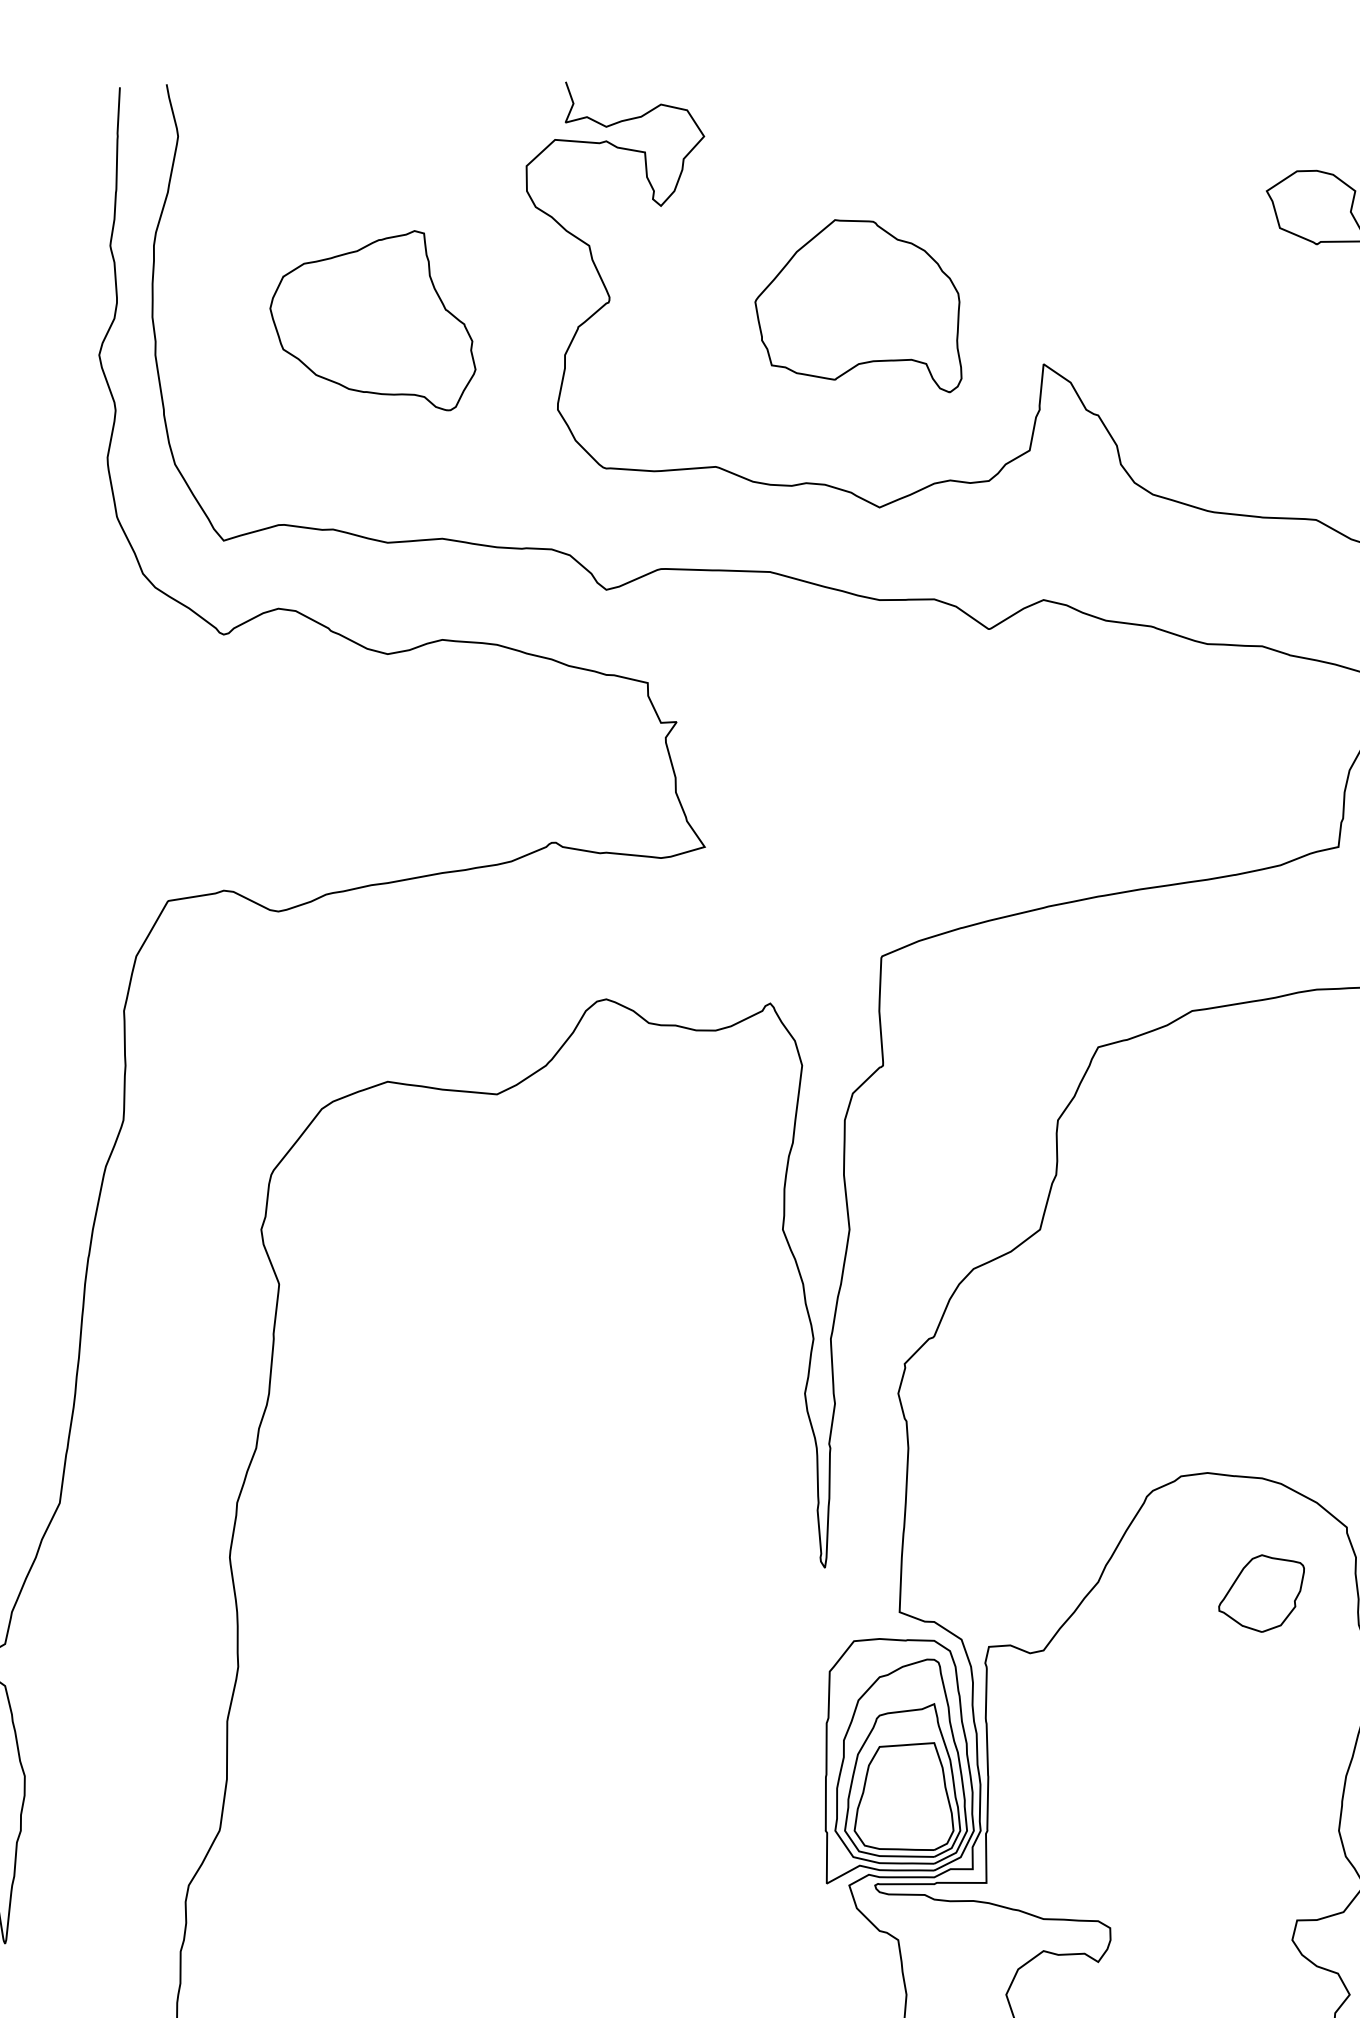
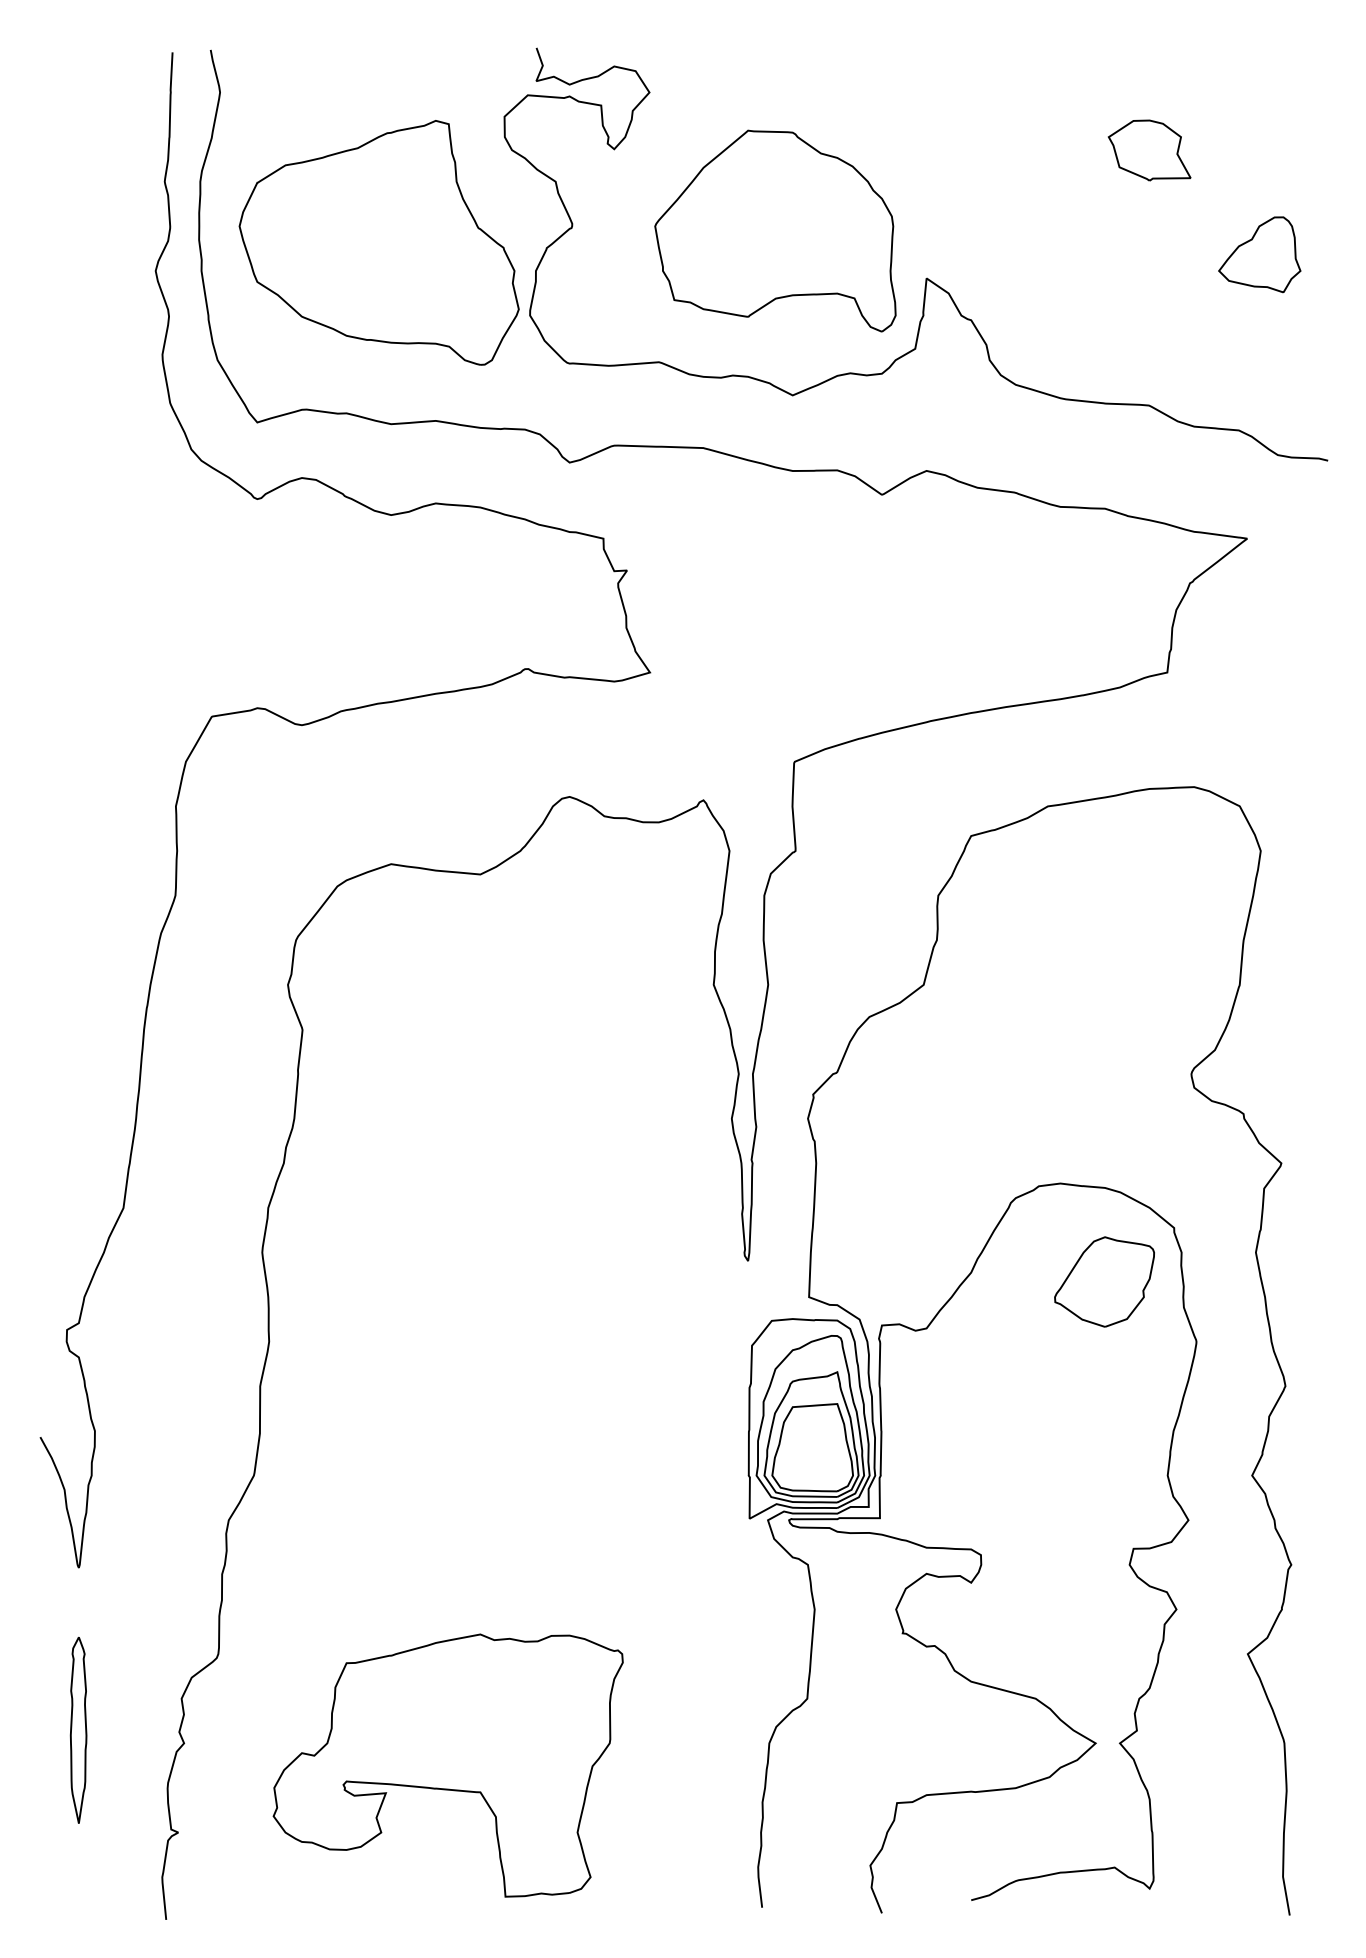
part: (858, 305) -> (775, 230), size x1.43
part: (372, 320) -> (378, 242), size x1.67
part: (1261, 1592) -> (1104, 1281), size x1.43

